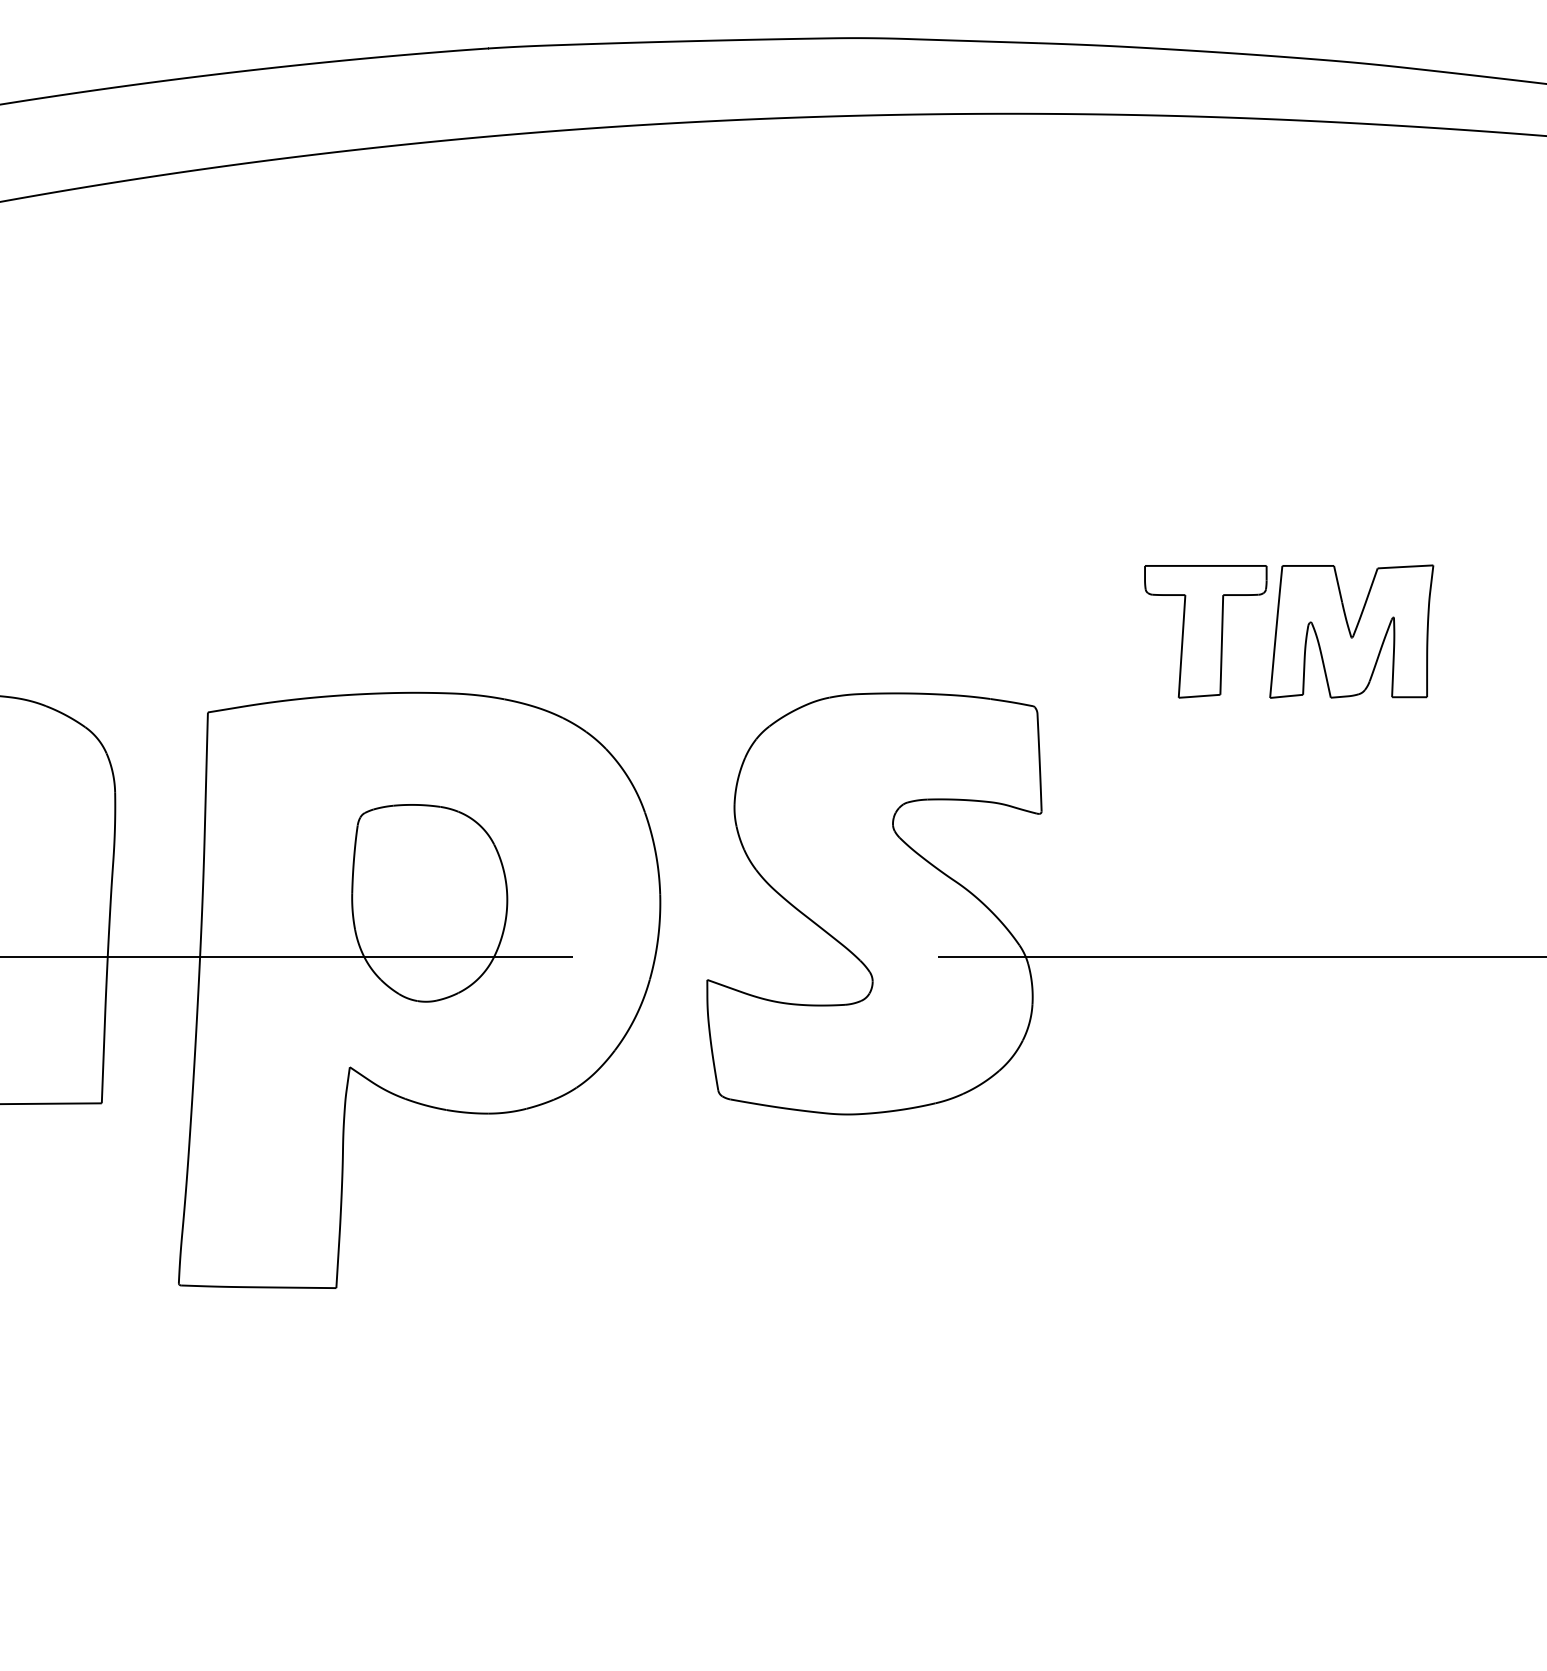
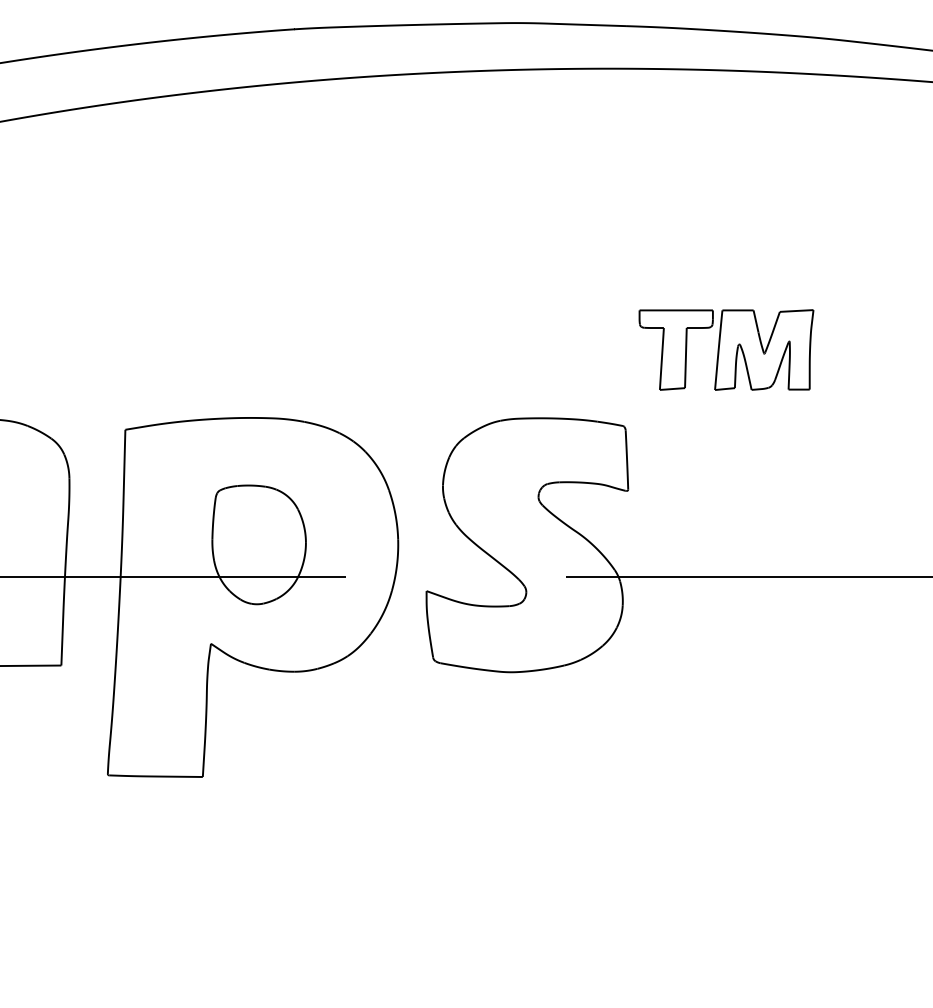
part: (1289, 630) -> (726, 349), moved

